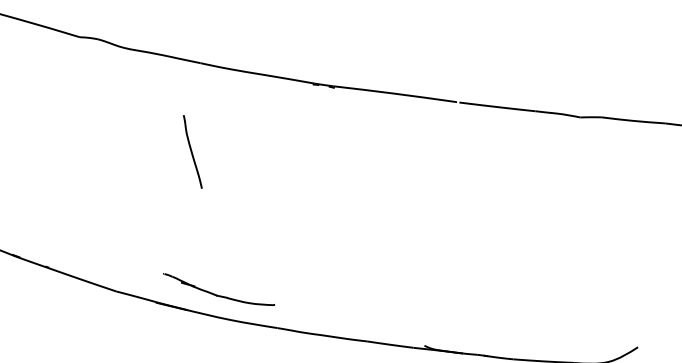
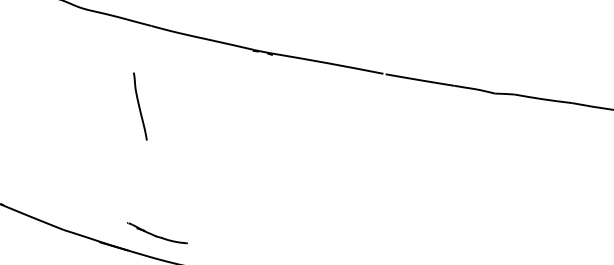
part: (218, 289) -> (157, 233), size x0.6

